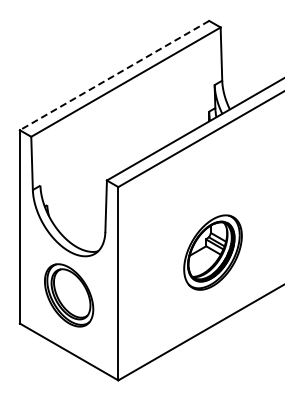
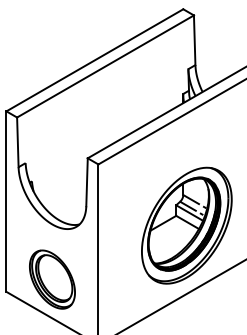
line: (114, 75) -> (94, 60), dashed -> solid
part: (212, 252) -> (186, 225), size x1.67
part: (69, 295) -> (52, 279), moved

